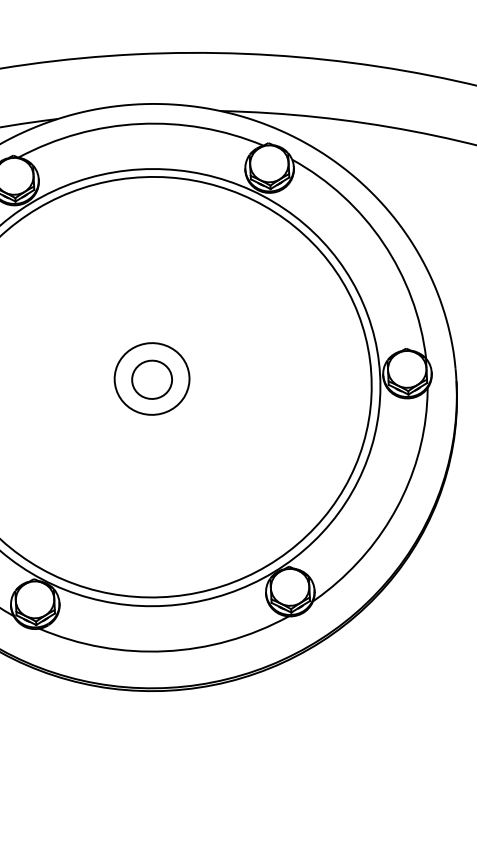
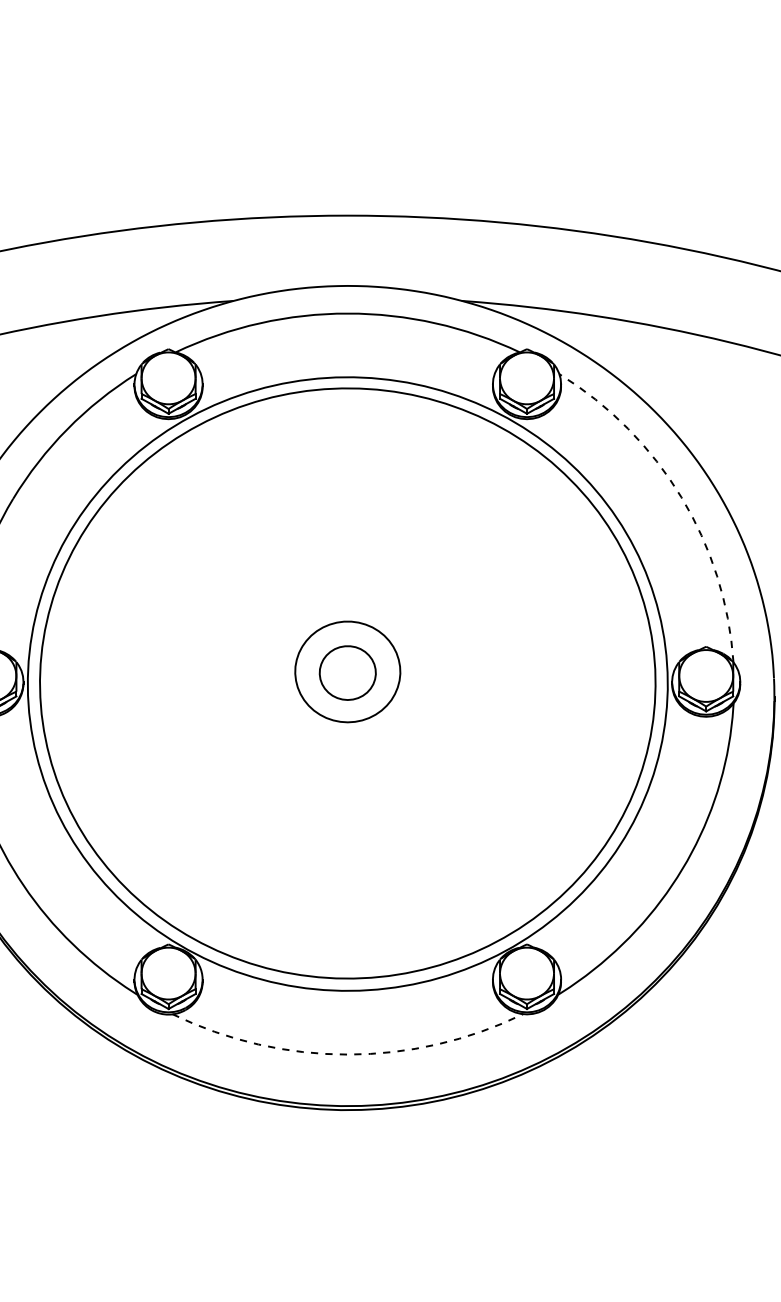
arc: (383, 243) -> (681, 497), solid -> dashed
arc: (165, 651) -> (347, 1054), solid -> dashed

